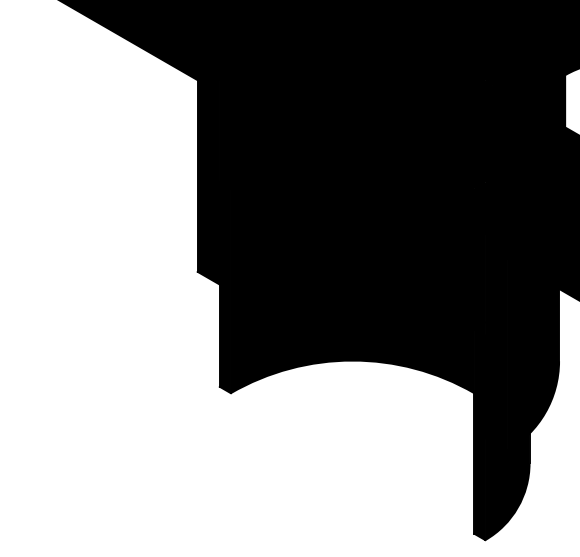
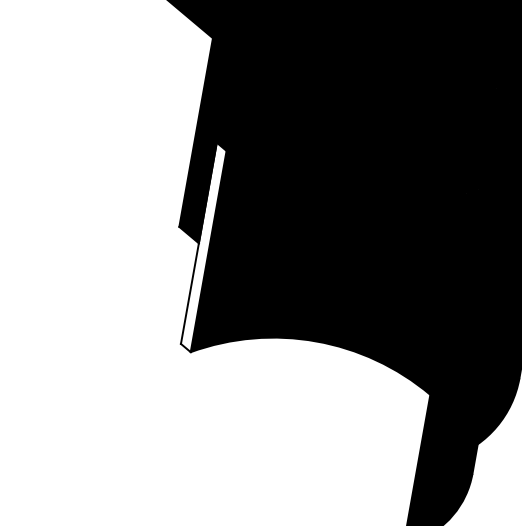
fill: (224, 287) -> (202, 246), removed

